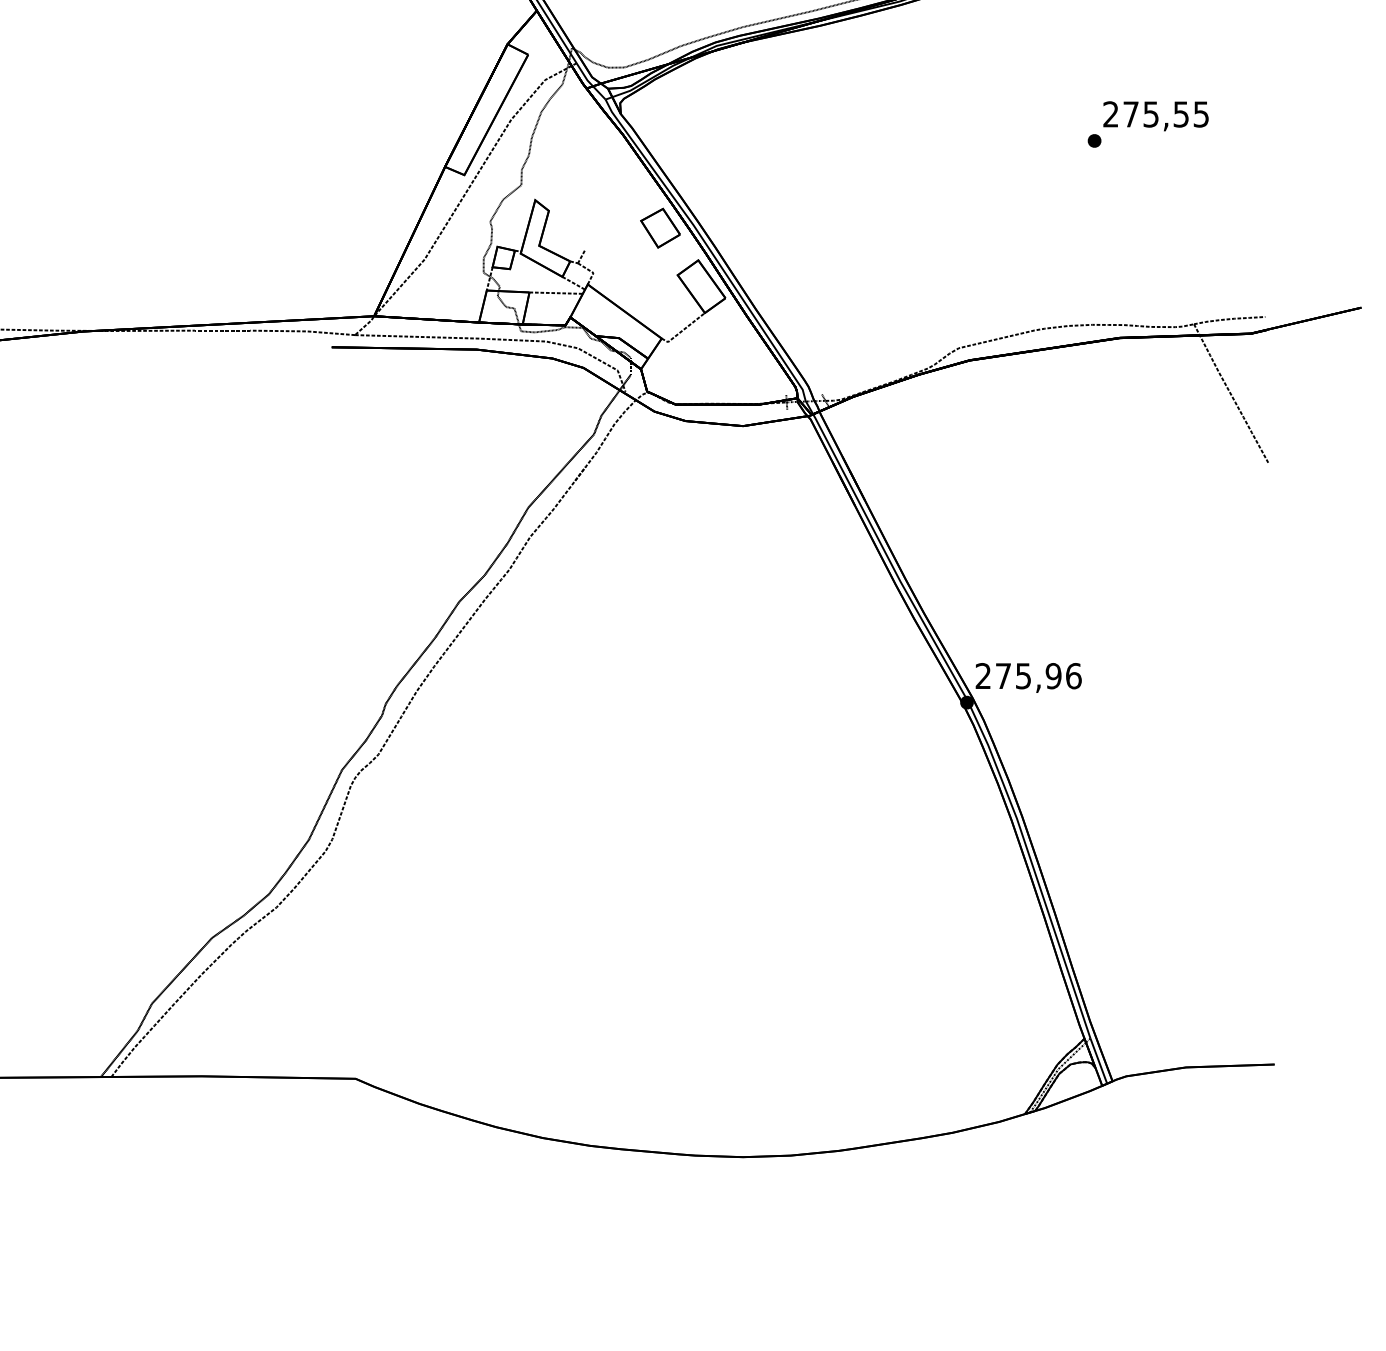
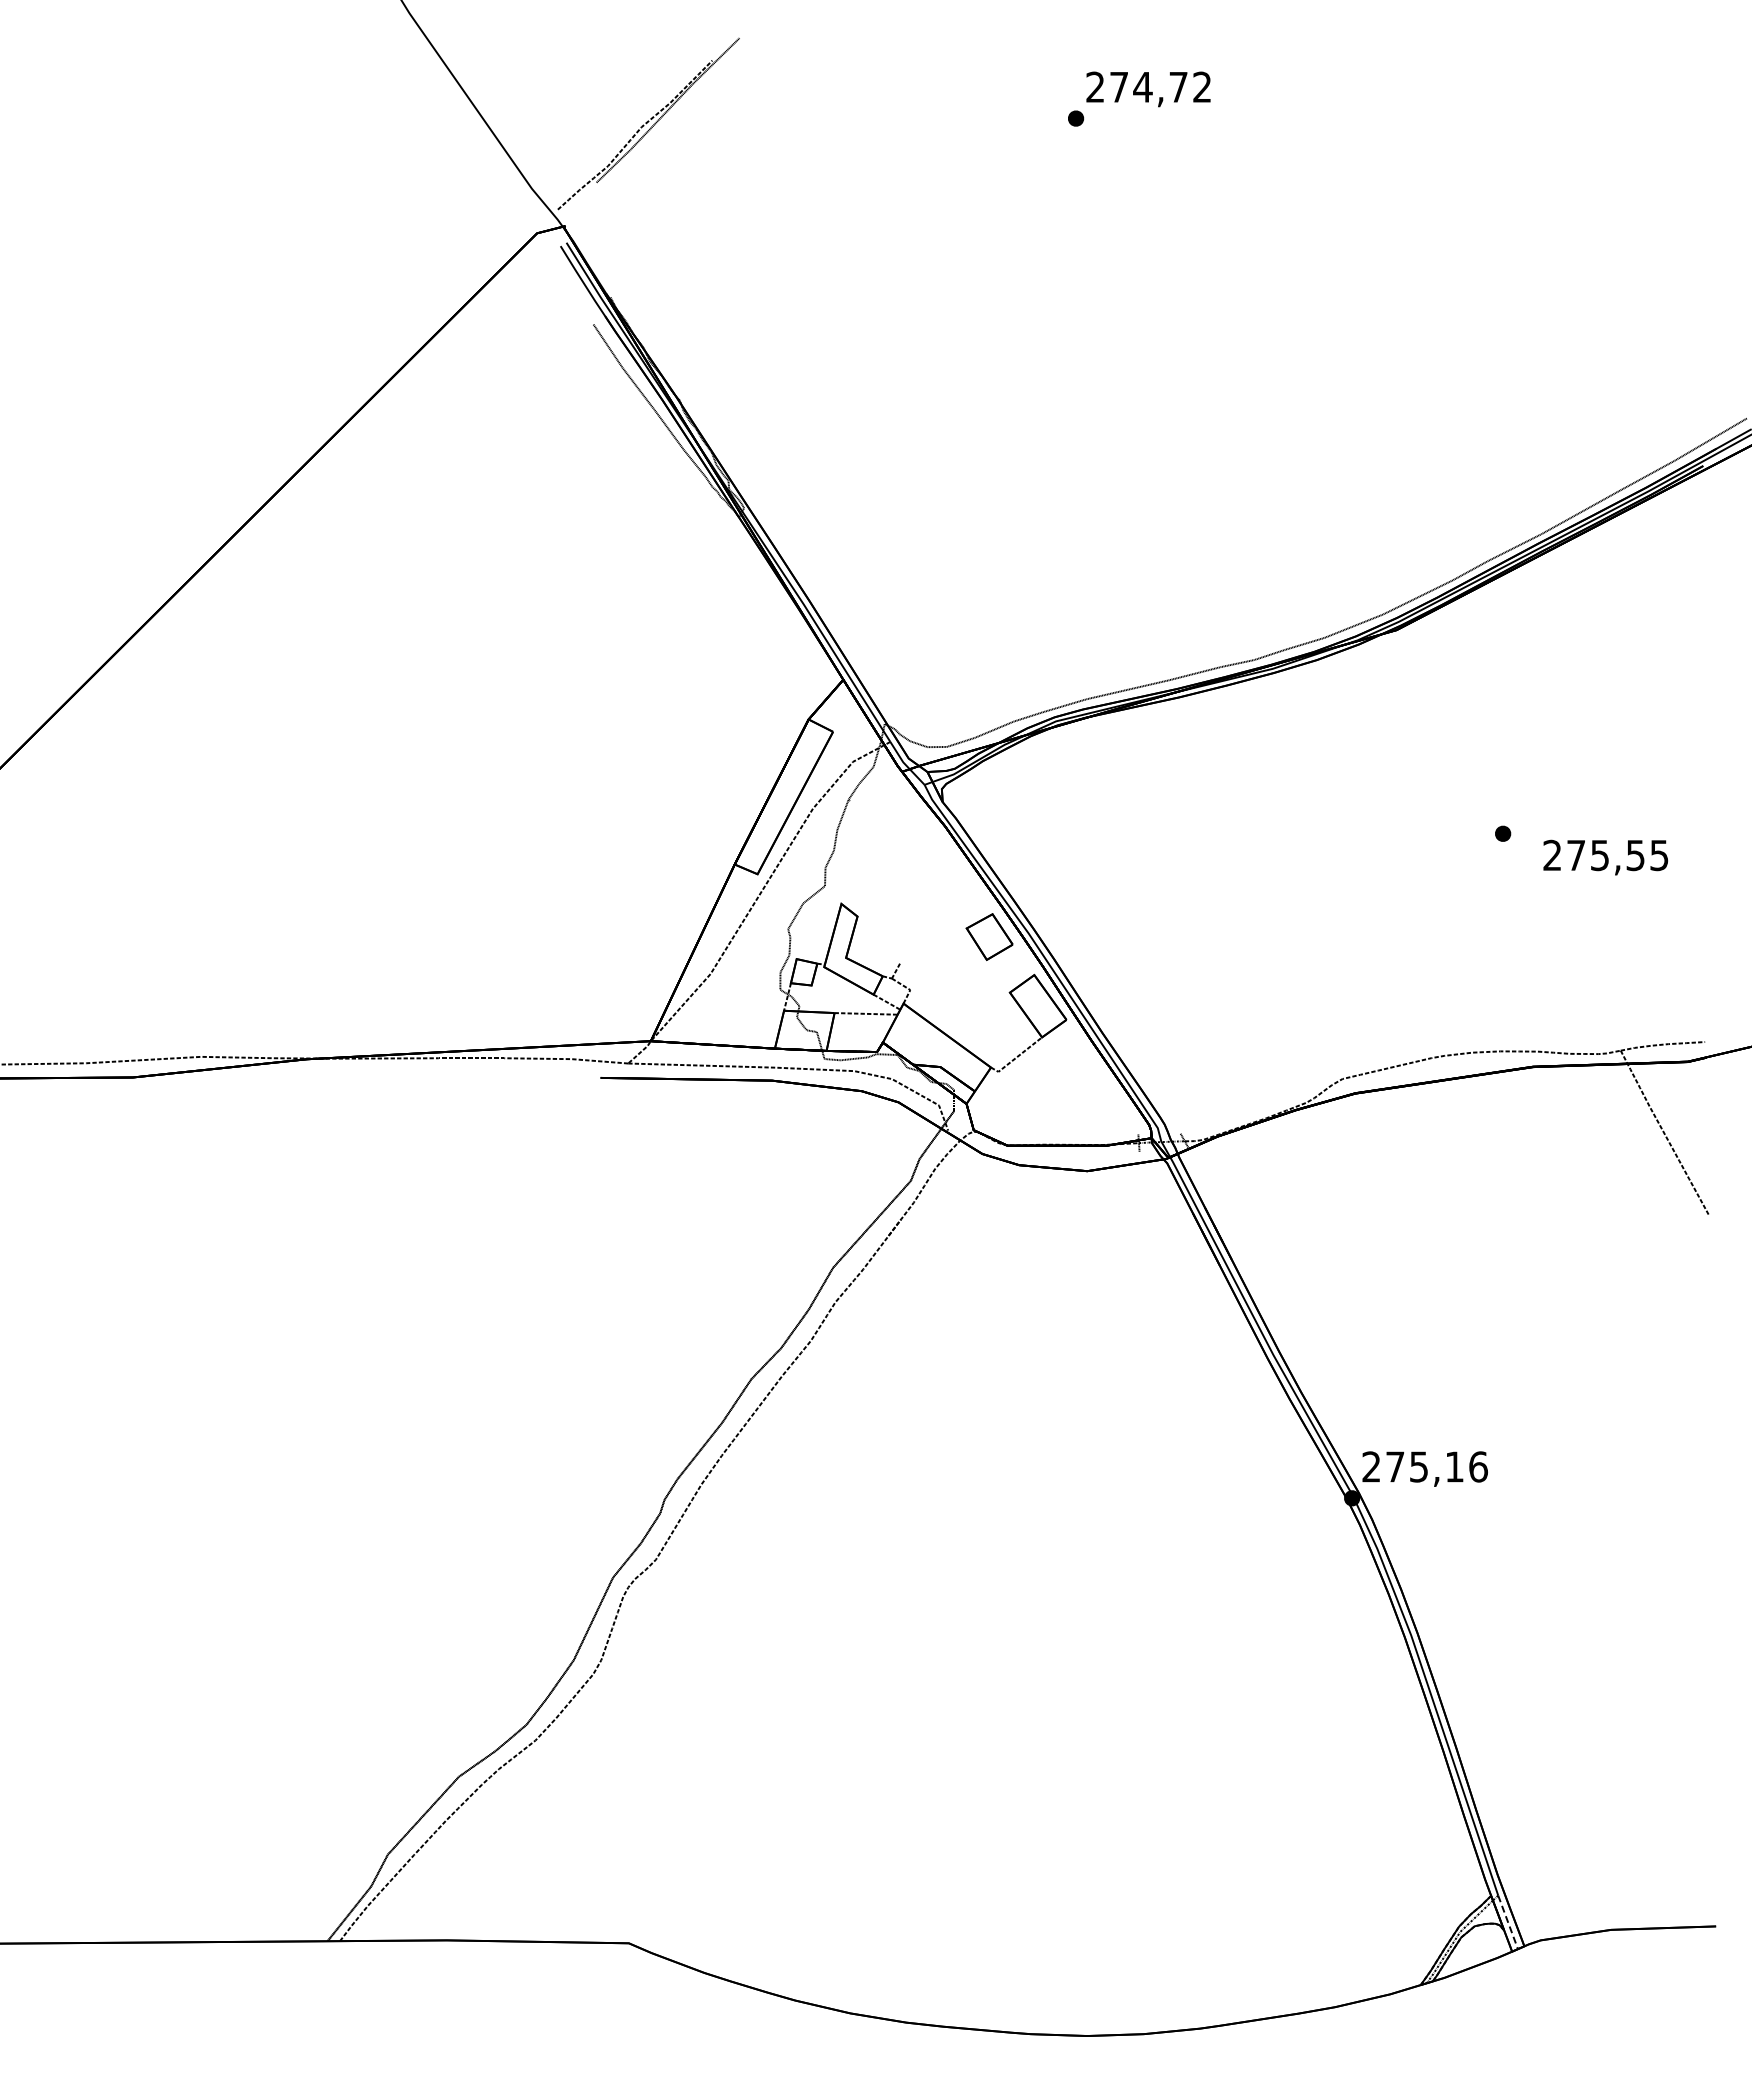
text: (1155, 116) -> (1605, 857), moved
text: (1053, 675) -> (1454, 1466), 275,96 -> 275,16
line: (1099, 1061) -> (1508, 1922), solid -> dashed

